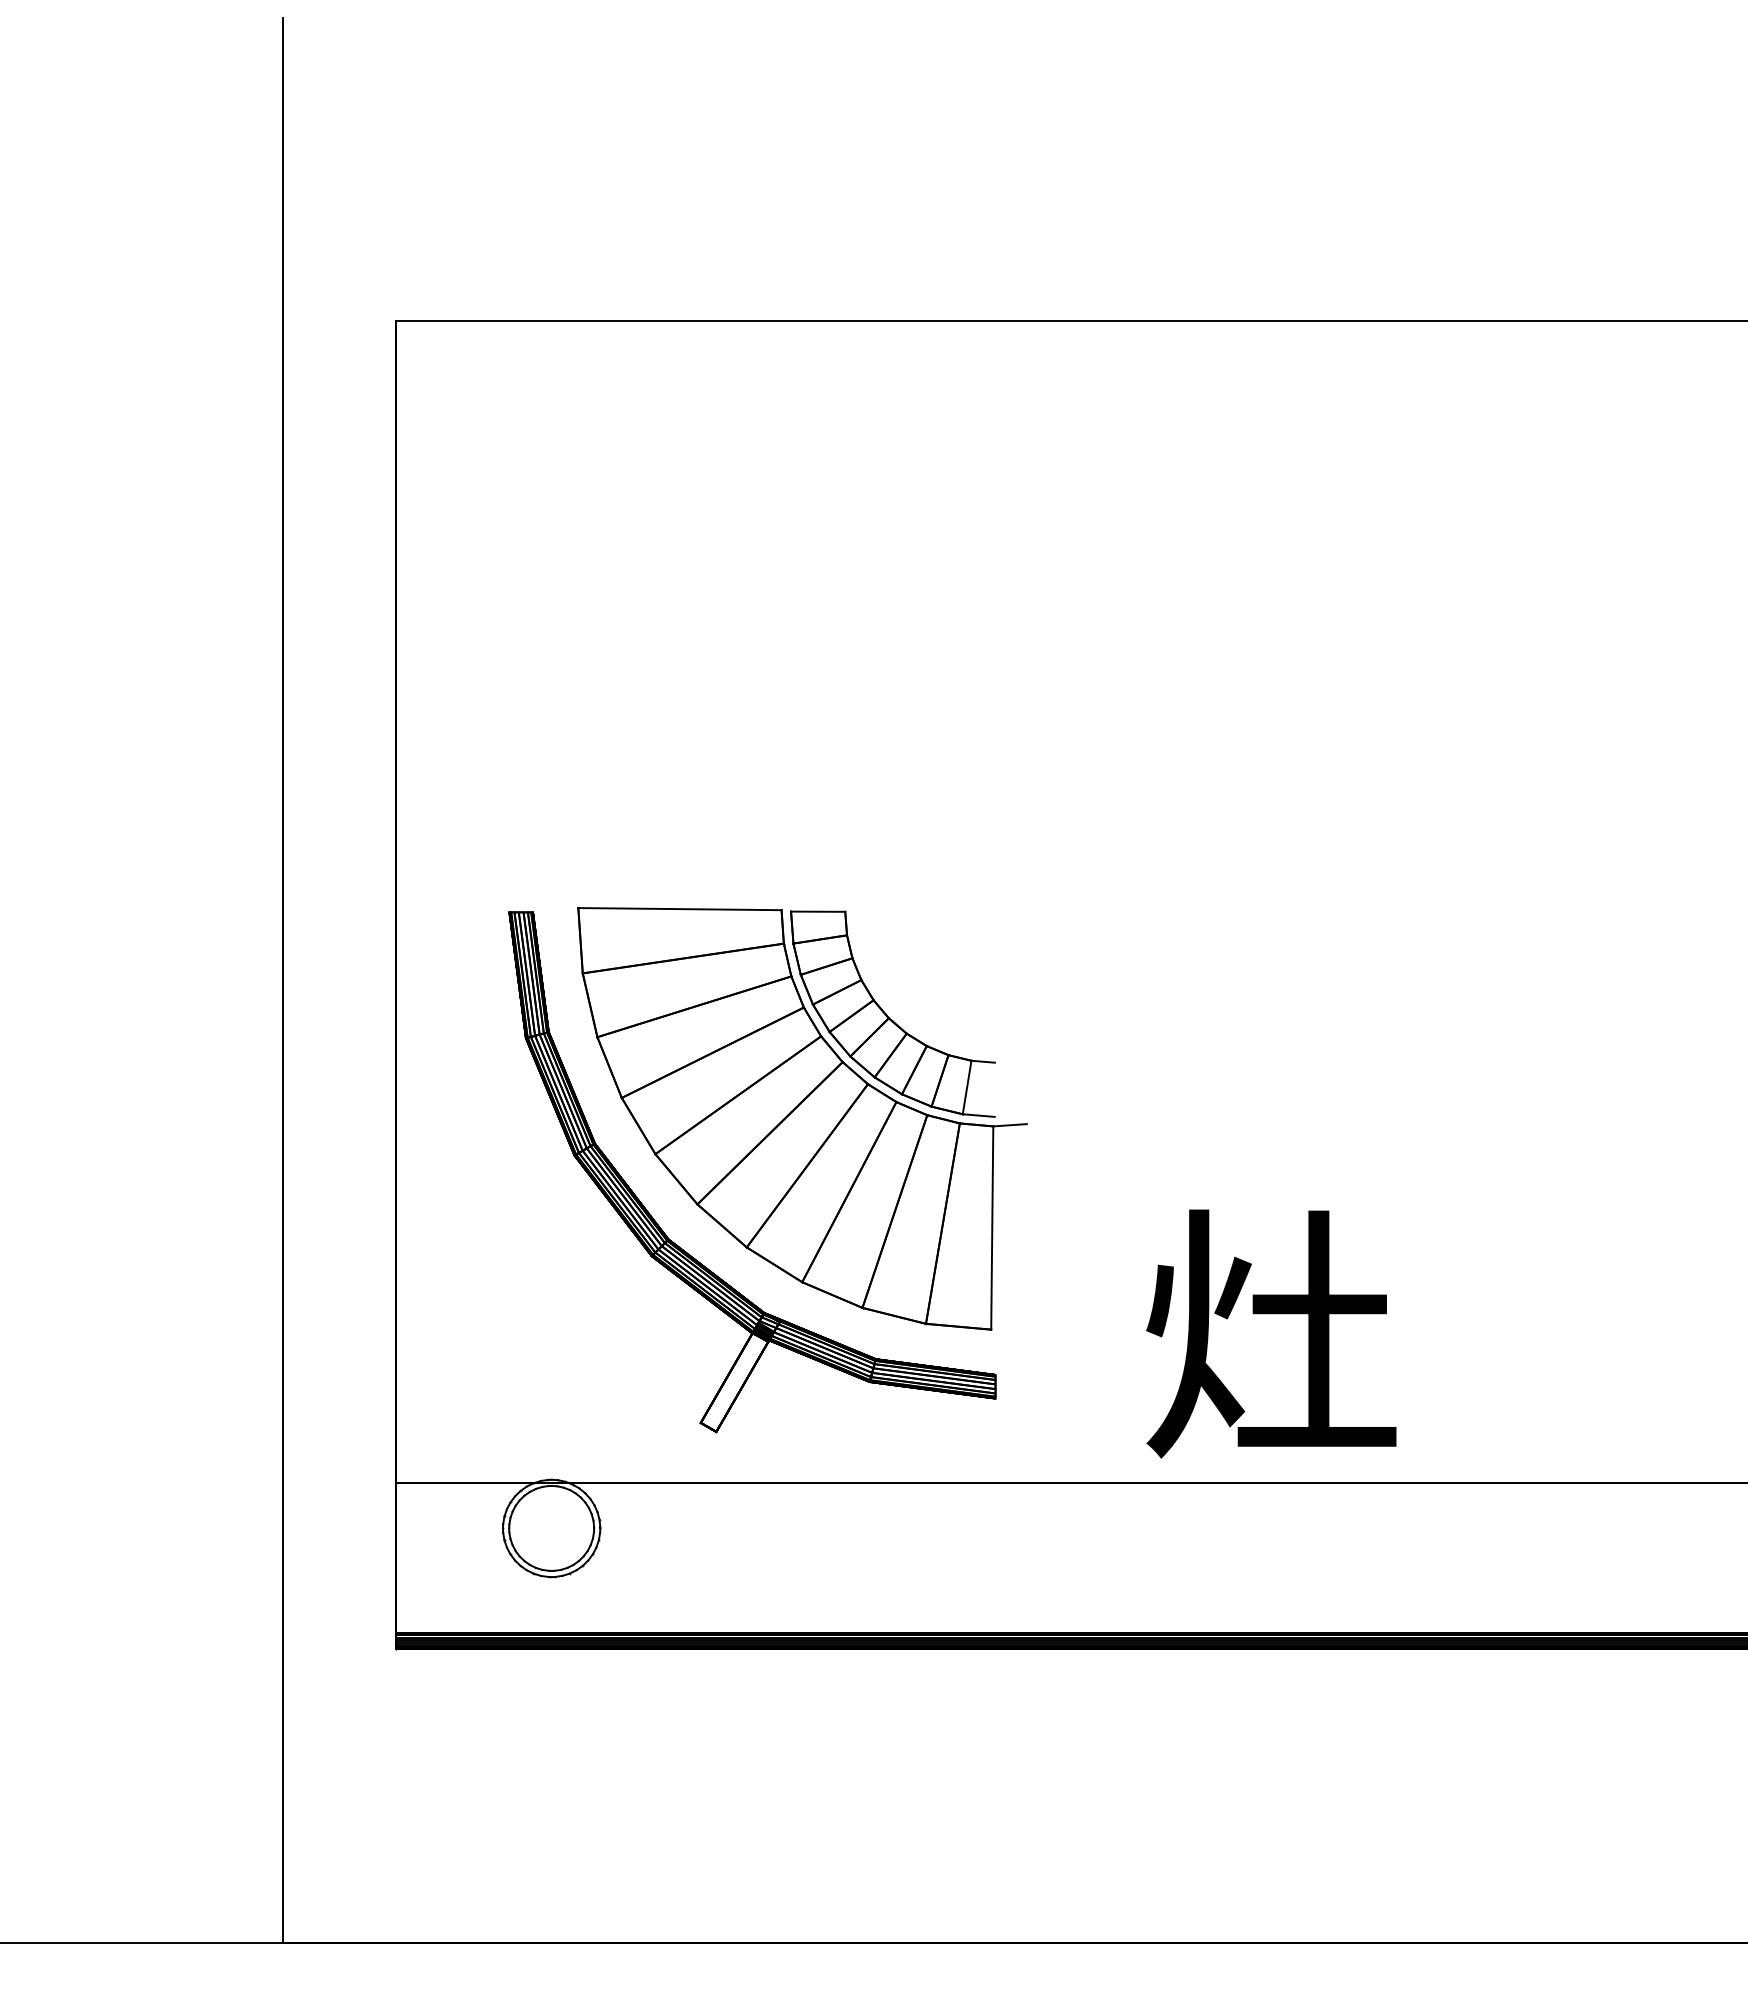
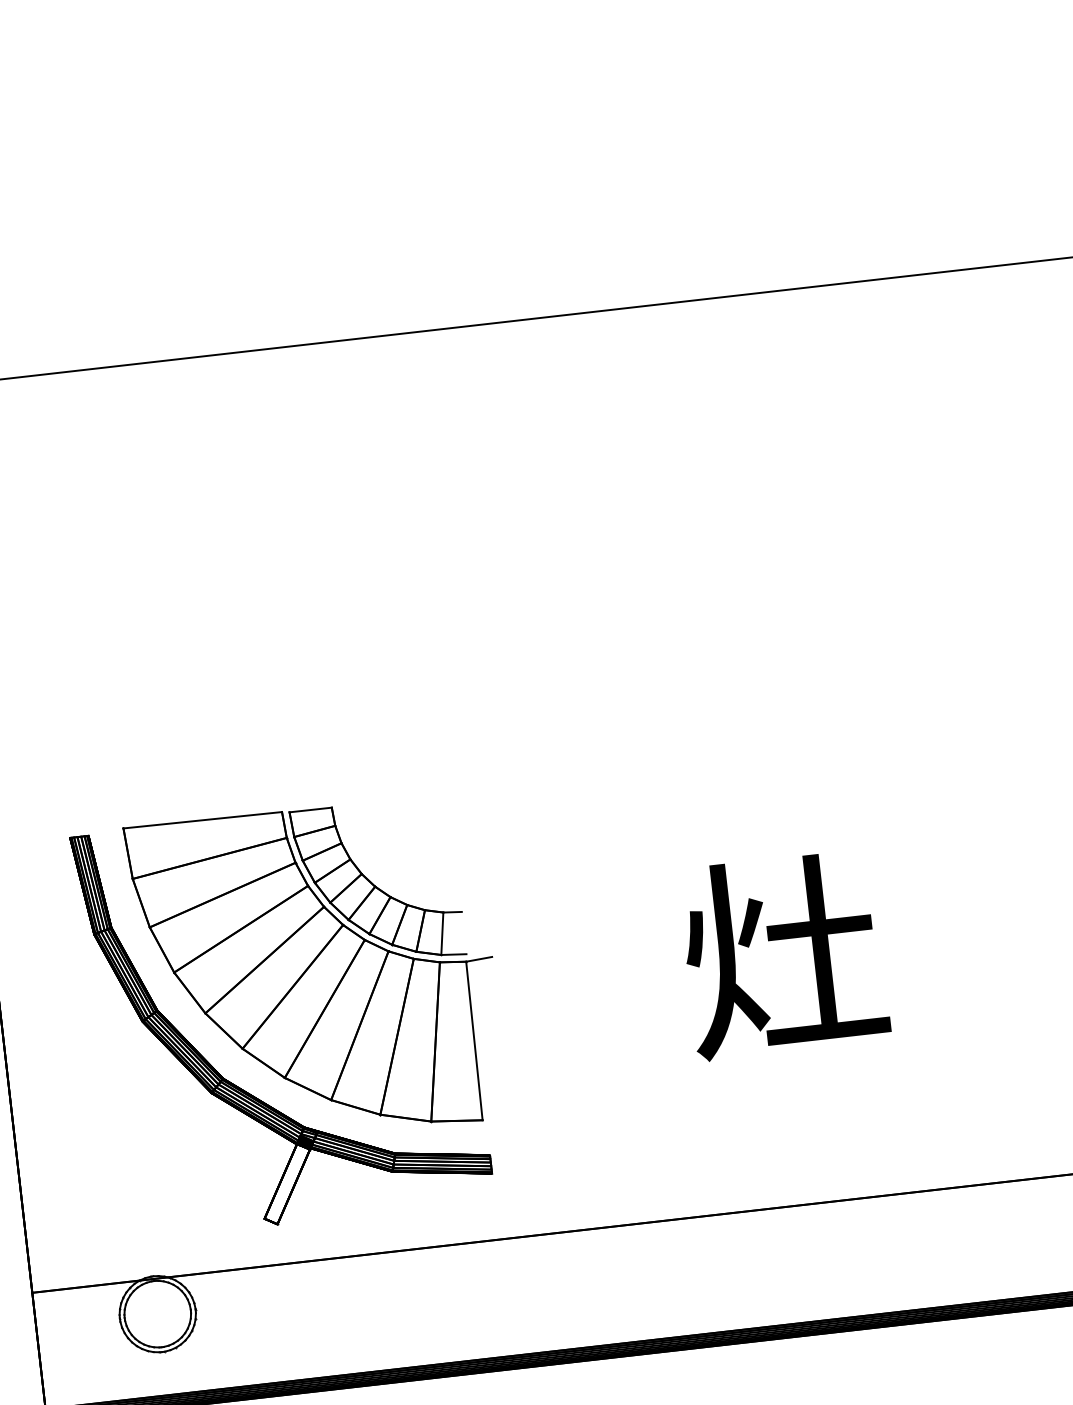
text: (1271, 1333) -> (784, 954), moved

